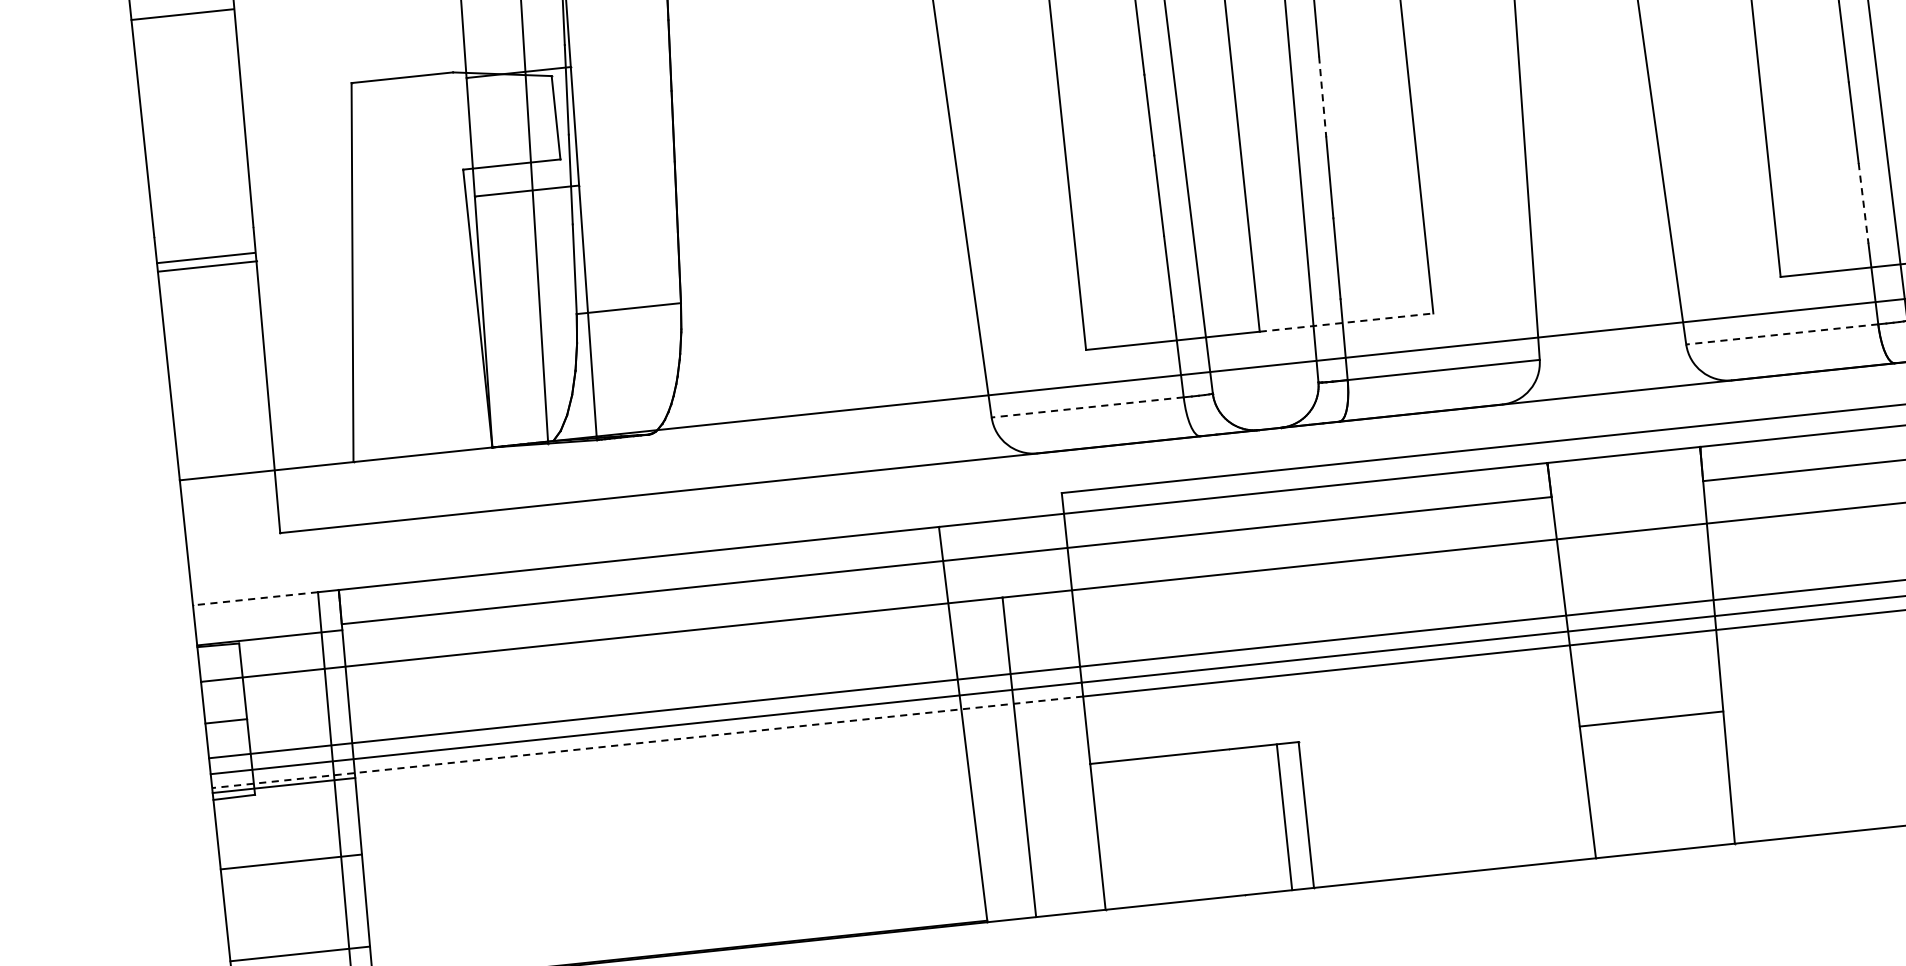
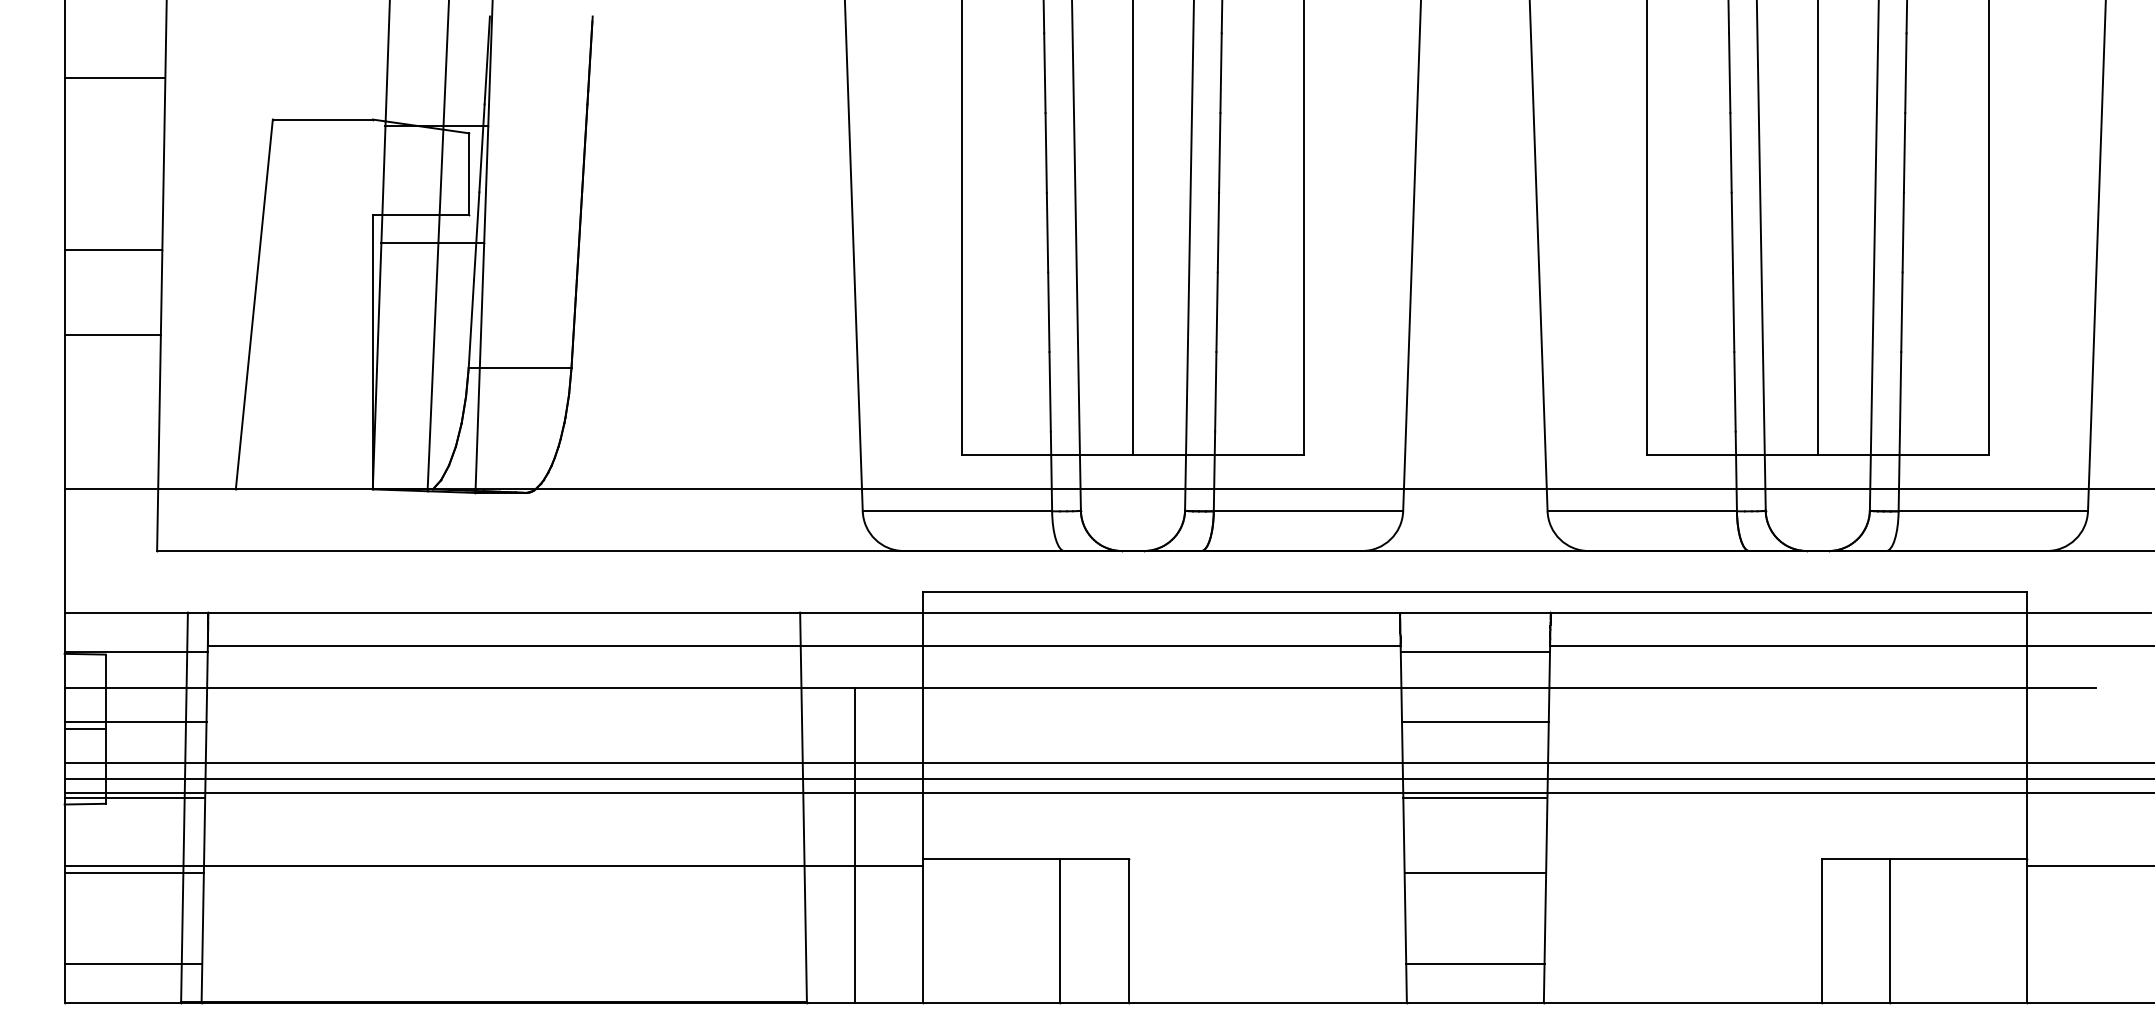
line: (182, 14) -> (114, 78), moved
line: (1322, 96) -> (1218, 232), dashed -> solid
line: (1863, 203) -> (1734, 391), dashed -> solid
line: (205, 258) -> (112, 335), moved
line: (207, 266) -> (113, 249), moved
line: (1346, 322) -> (1218, 455), dashed -> solid
line: (1782, 334) -> (1642, 511), dashed -> solid
line: (1087, 407) -> (957, 511), dashed -> solid
line: (1628, 495) -> (1475, 652), added
line: (1634, 566) -> (1474, 722), added
line: (255, 598) -> (126, 612), dashed -> solid
line: (1643, 642) -> (1475, 797), added
line: (276, 709) -> (135, 722), added
line: (647, 742) -> (493, 792), dashed -> solid
line: (1661, 810) -> (1475, 963), added
line: (655, 817) -> (493, 866), added
line: (1284, 817) -> (1060, 931), moved

